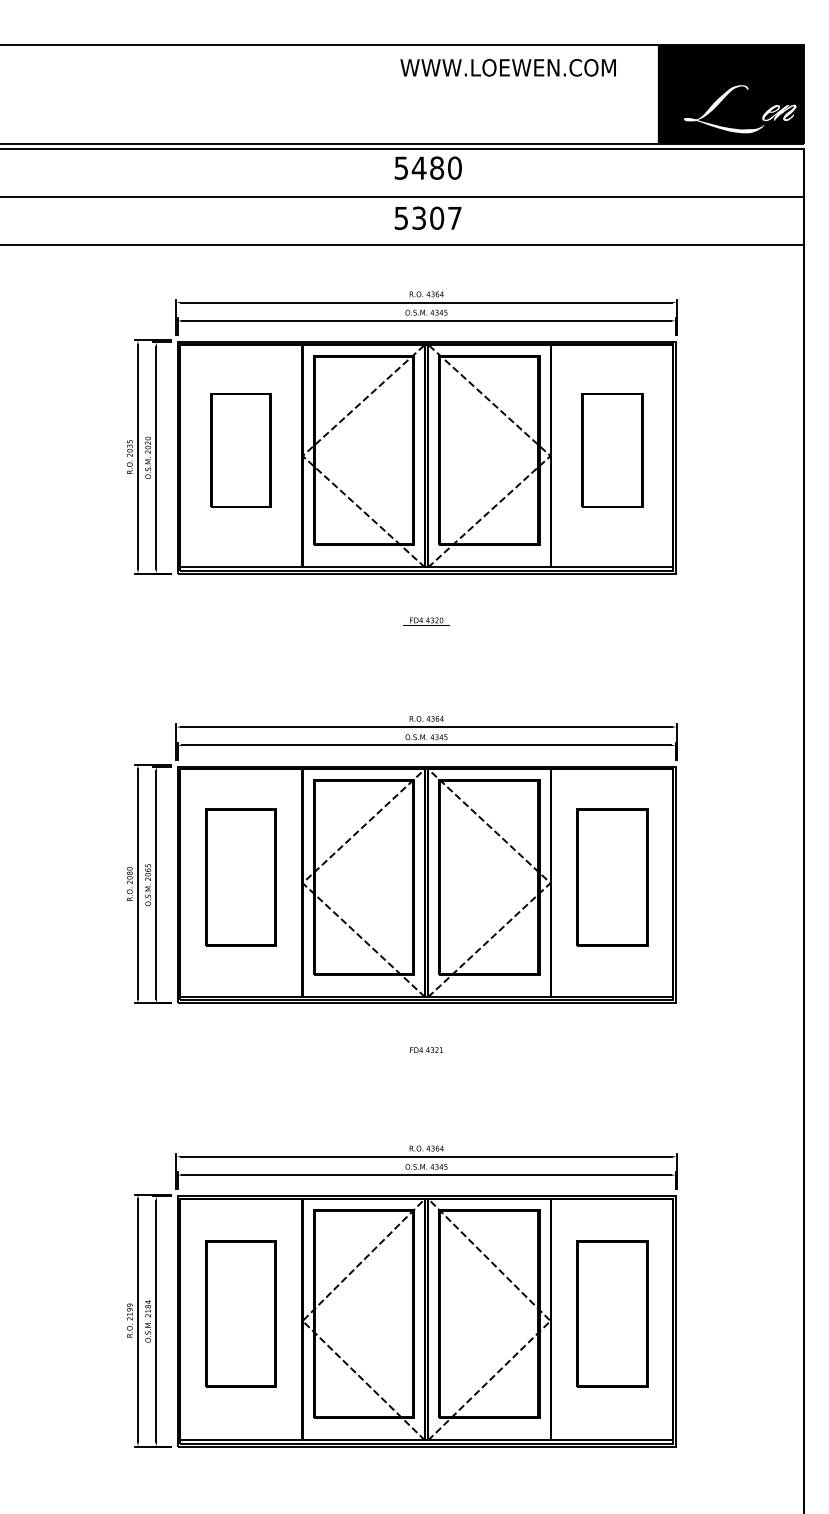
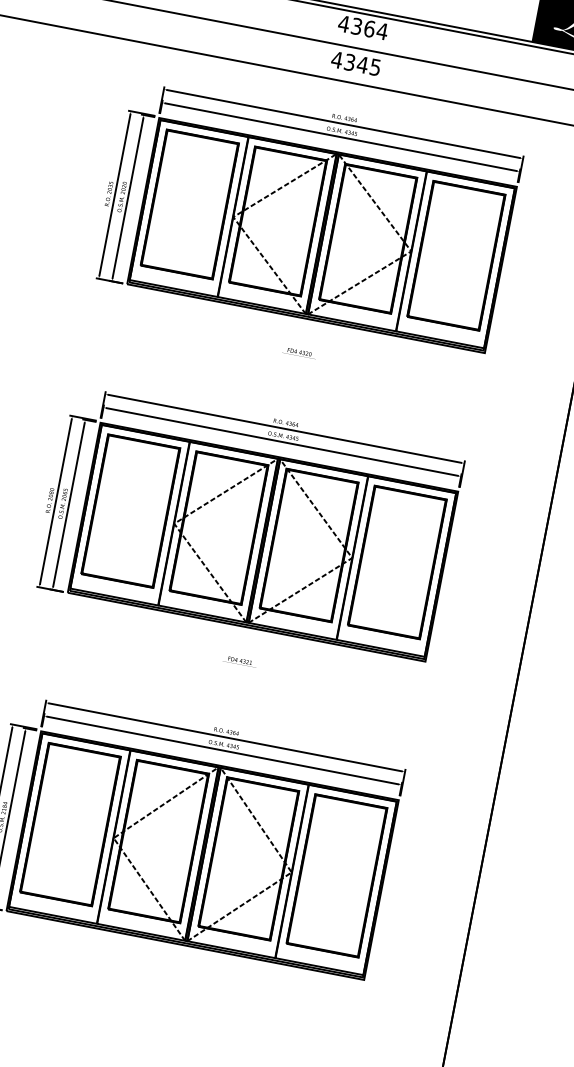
text: (428, 167) -> (363, 27), 5480 -> 4364
text: (427, 217) -> (355, 63), 5307 -> 4345
part: (240, 450) -> (189, 204), size x1.67
part: (612, 450) -> (456, 255), size x1.67
part: (240, 877) -> (130, 511), size x1.43
part: (612, 877) -> (397, 562), size x1.43
part: (240, 1313) -> (70, 824), size x1.43
part: (612, 1313) -> (337, 875), size x1.43

